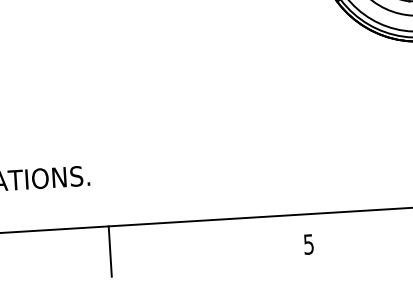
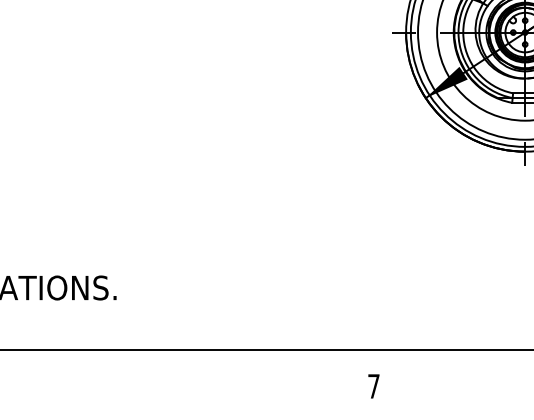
text: (308, 244) -> (373, 386), 5 -> 7
line: (110, 251) -> (135, 380), removed

